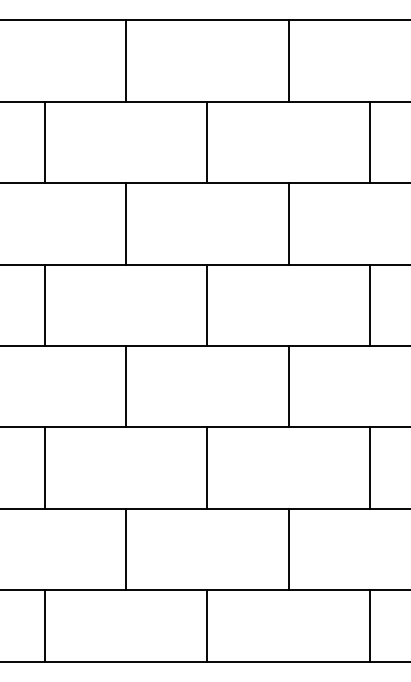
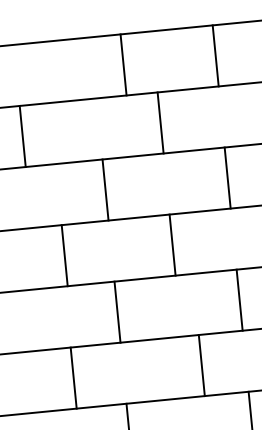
line: (125, 60) -> (123, 64), moved
line: (44, 142) -> (22, 136), moved
line: (44, 305) -> (64, 255), moved
line: (44, 467) -> (73, 377), moved
line: (207, 467) -> (201, 365), moved

